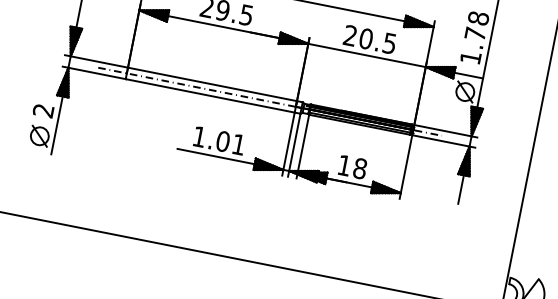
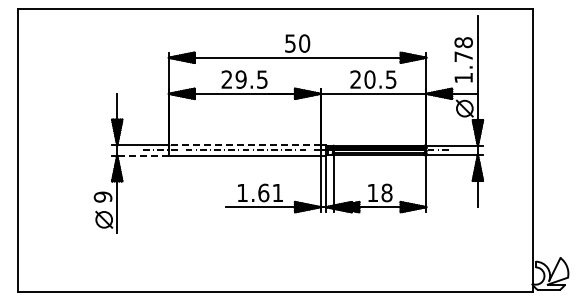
line: (97, 73) -> (143, 155), solid -> dashed
line: (213, 84) -> (245, 145), solid -> dashed
text: (44, 110) -> (103, 196), 2 -> 9
text: (222, 140) -> (263, 192), 1.01 -> 1.61

